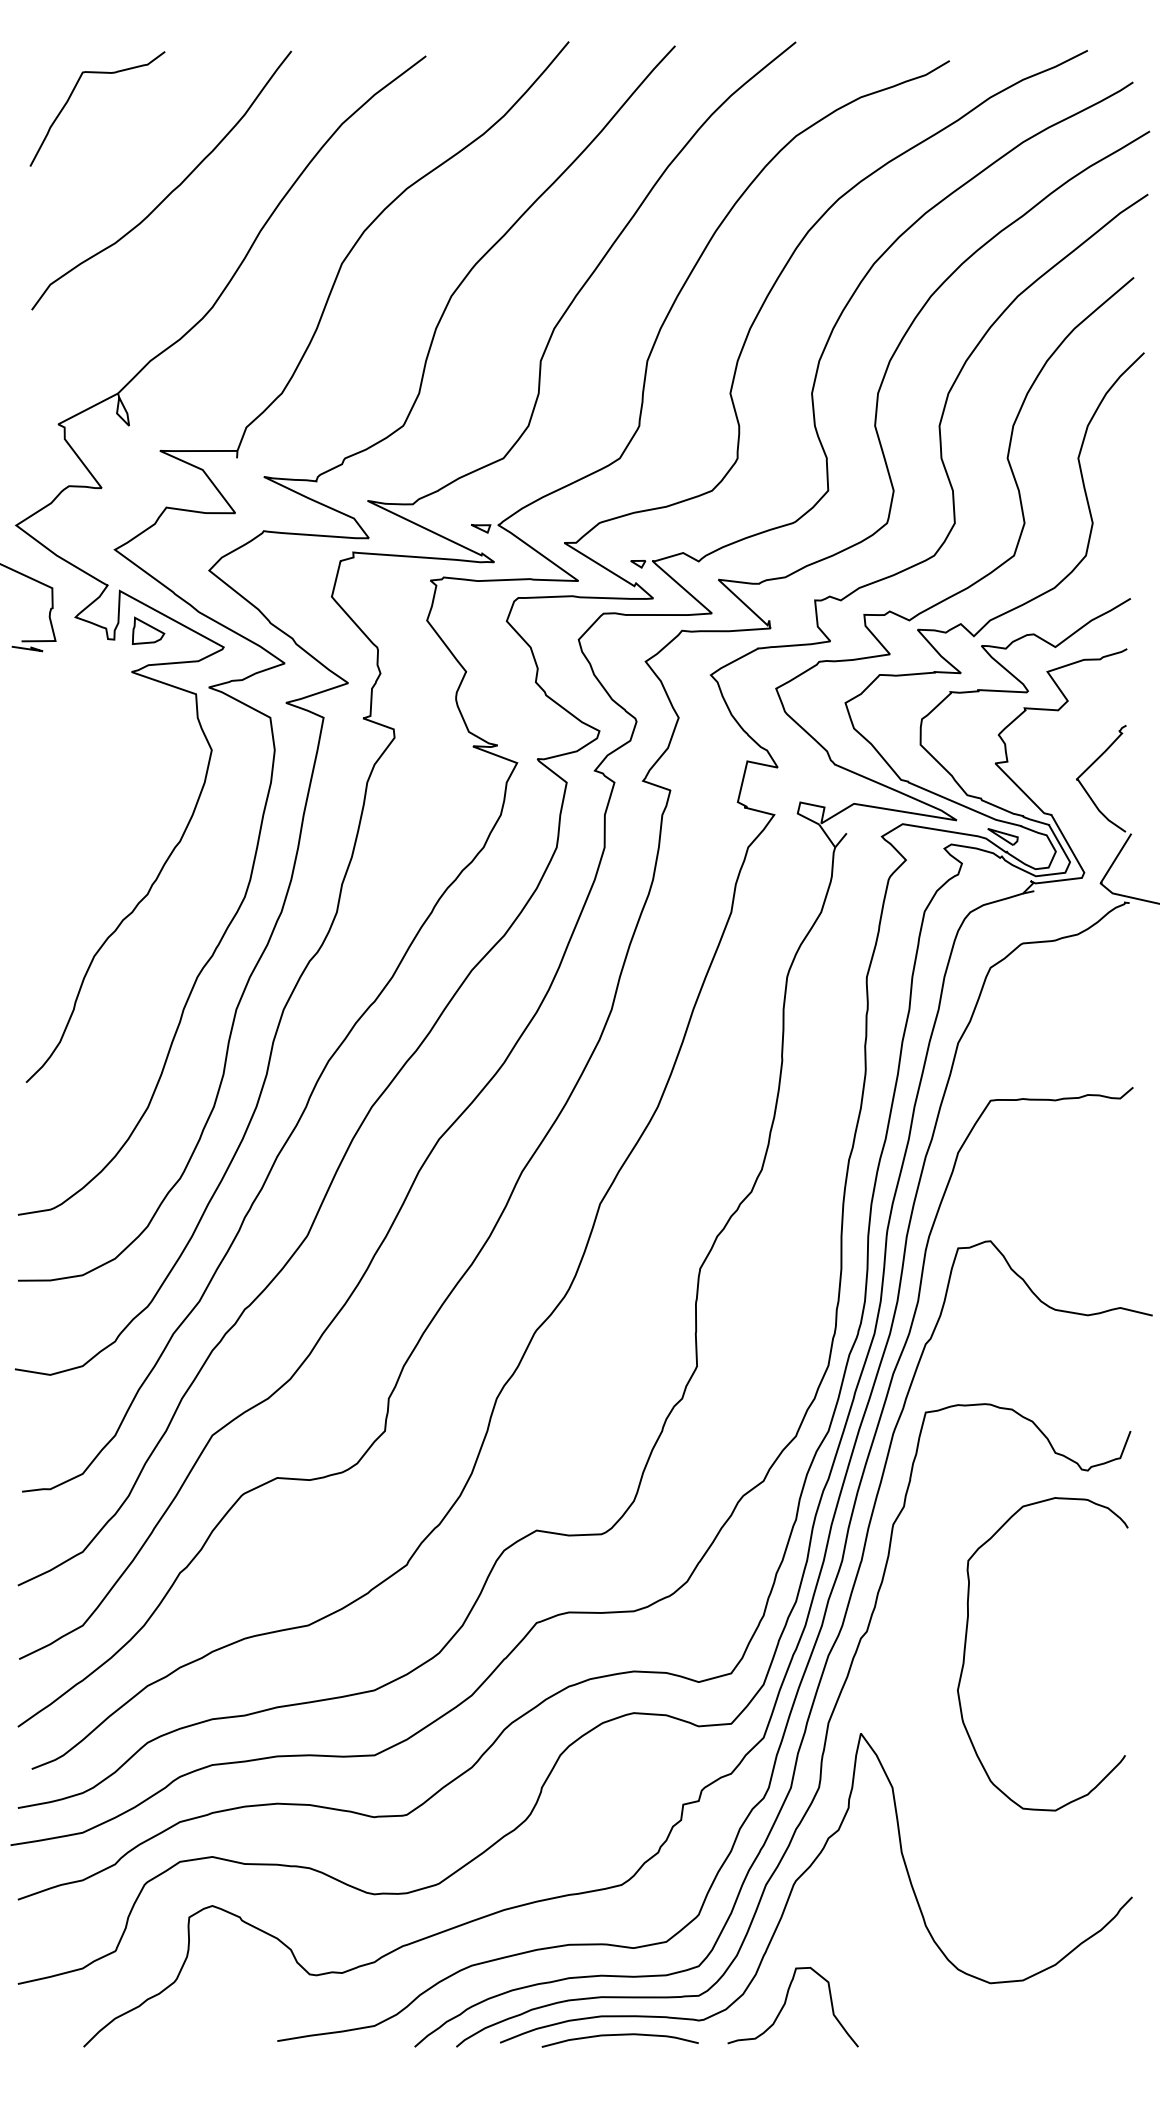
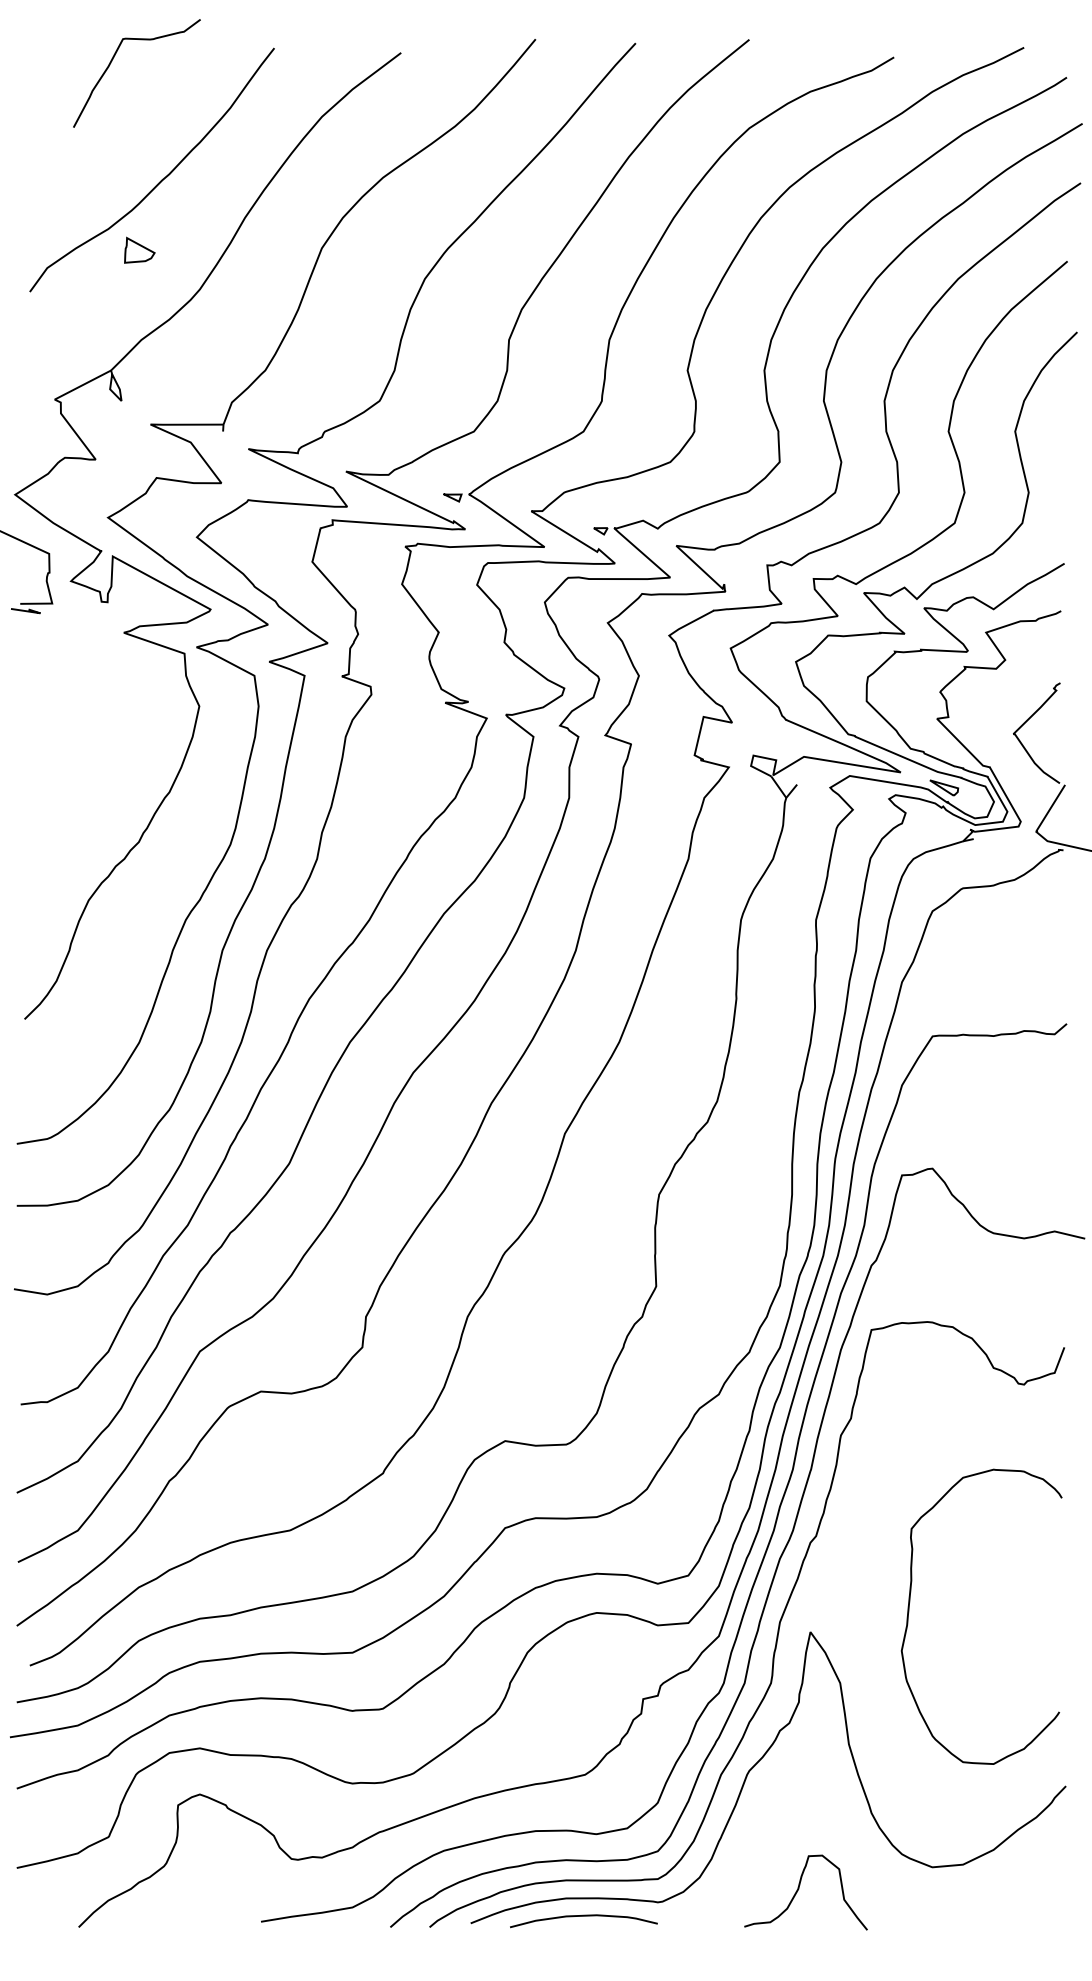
curve: (71, 96) -> (112, 61), moved
part: (148, 630) -> (139, 250), moved
curve: (966, 1644) -> (909, 1607), moved
curve: (785, 2004) -> (798, 1890), moved

